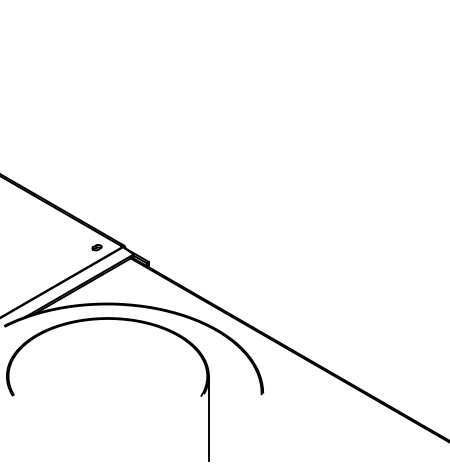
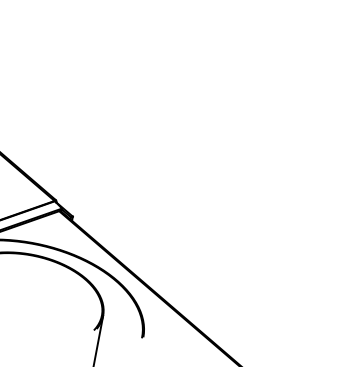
part: (96, 247) -> (33, 197), removed

